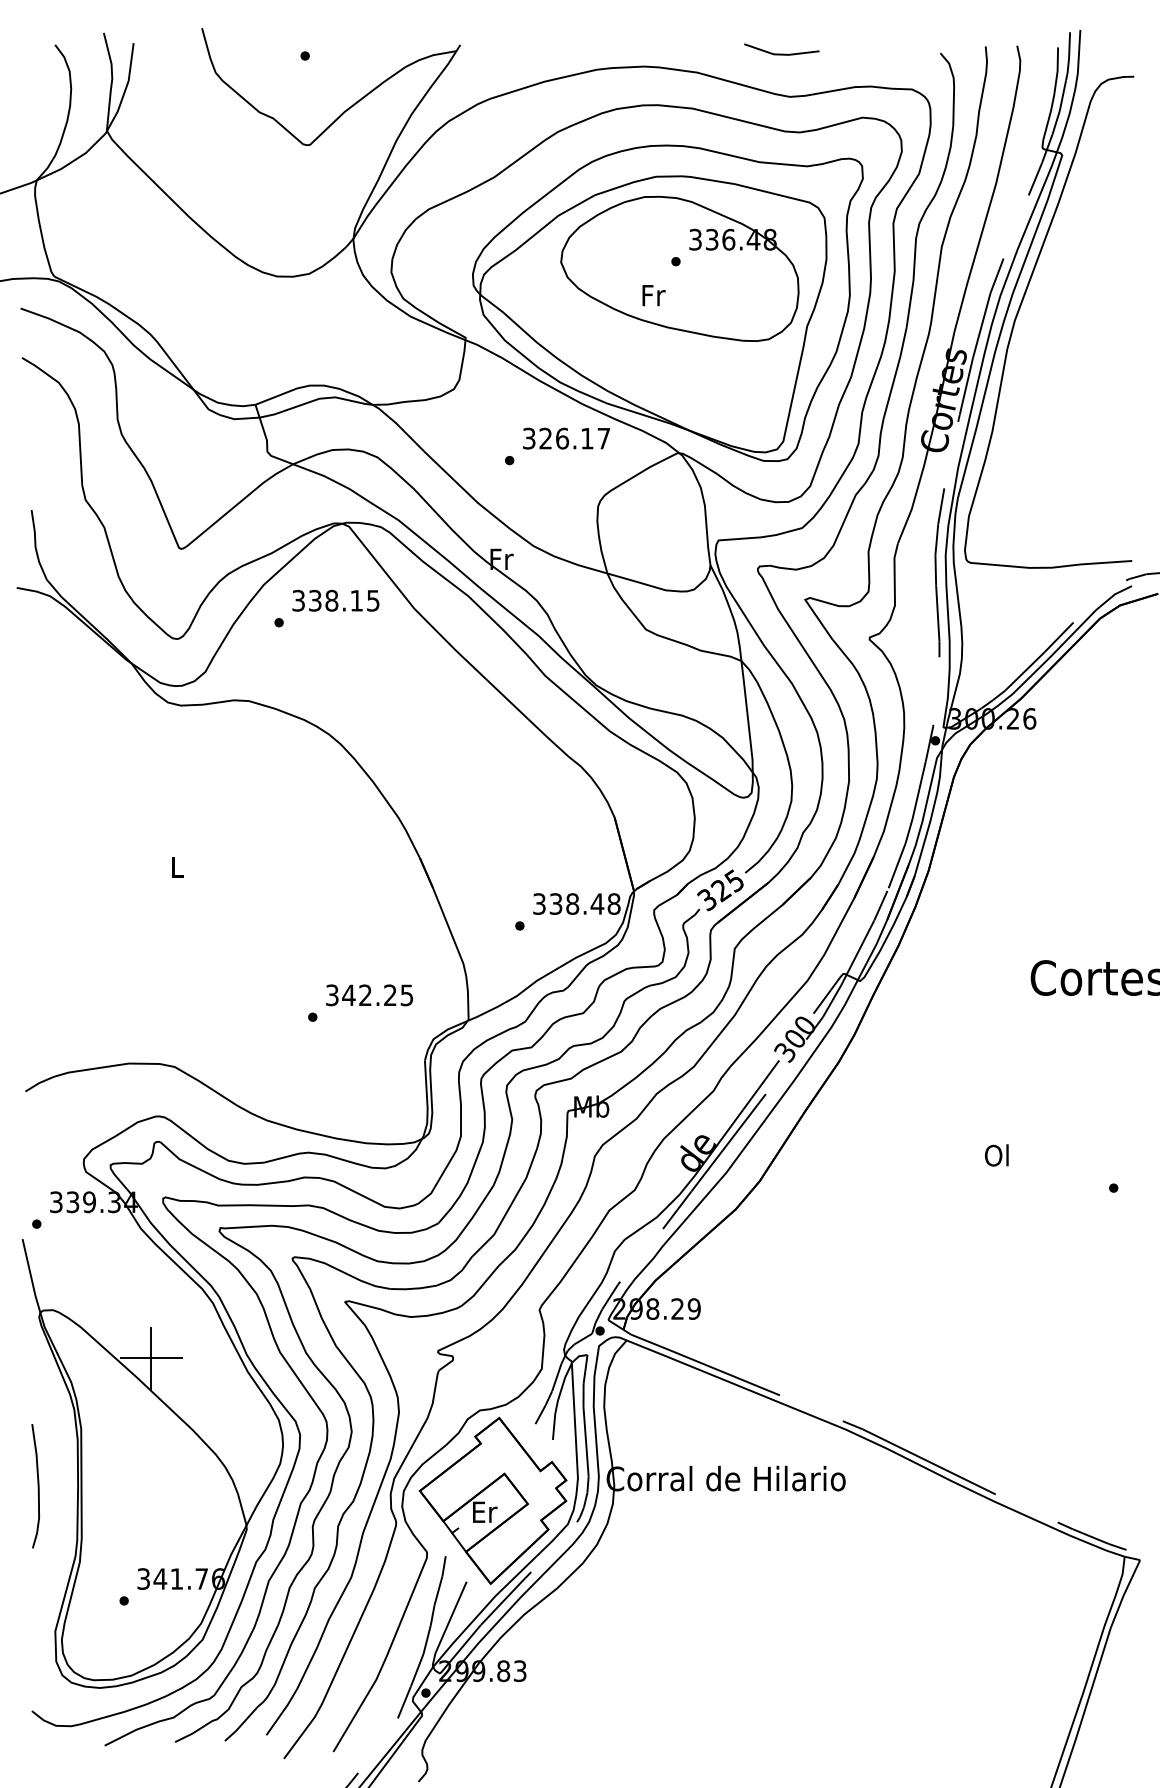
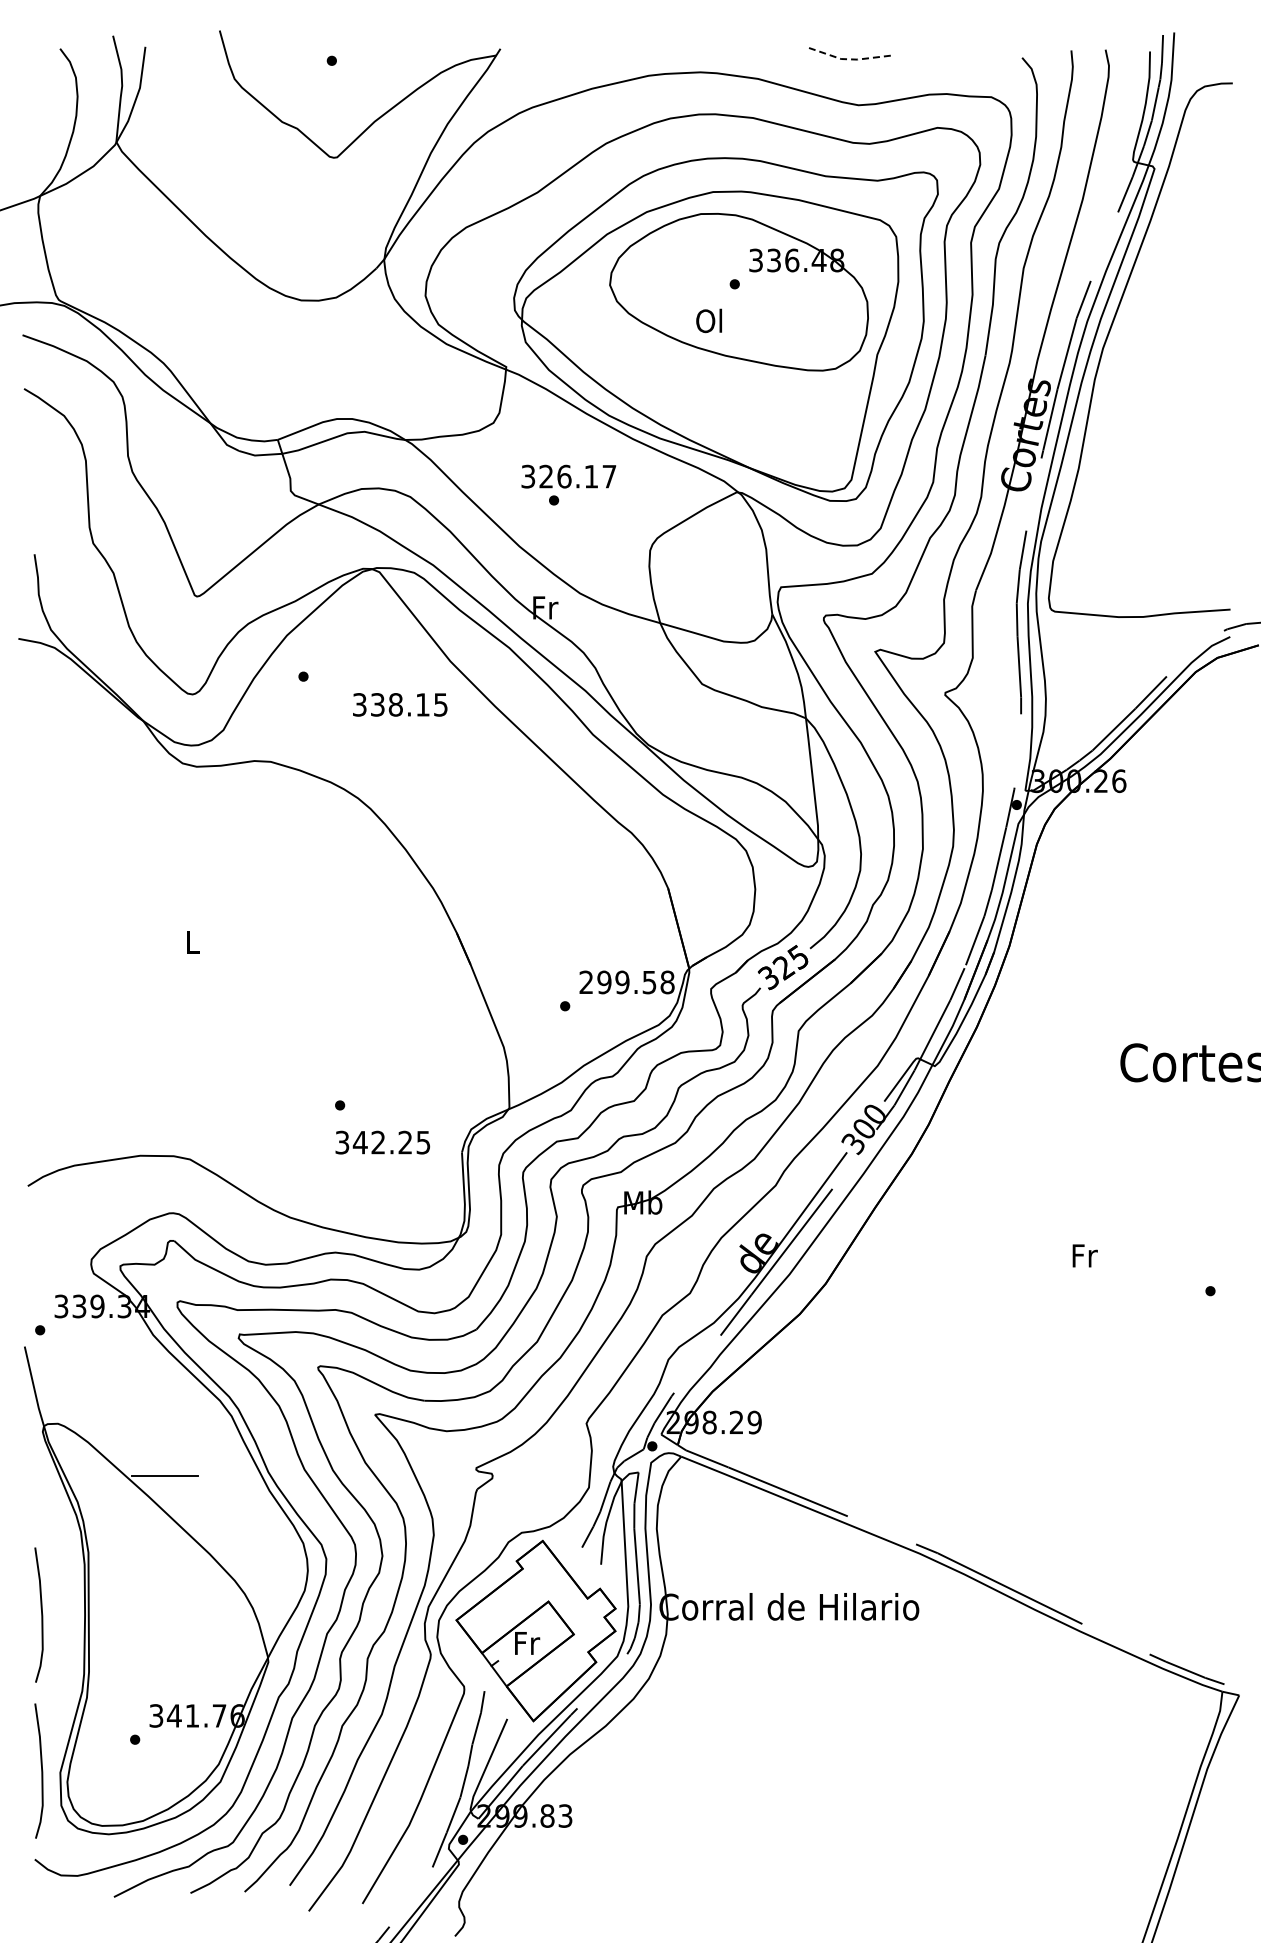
line: (780, 54) -> (848, 59), solid -> dashed
text: (652, 294) -> (709, 320), Fr -> Ol
text: (566, 438) -> (568, 476), moved
text: (336, 600) -> (400, 704), moved
text: (568, 904) -> (617, 982), 338.48 -> 299.58
text: (369, 995) -> (382, 1142), moved
text: (996, 1155) -> (1083, 1255), Ol -> Fr
line: (151, 1358) -> (164, 1476), removed
text: (485, 1512) -> (527, 1643), Er -> Fr
curve: (38, 1629) -> (41, 1770), added

